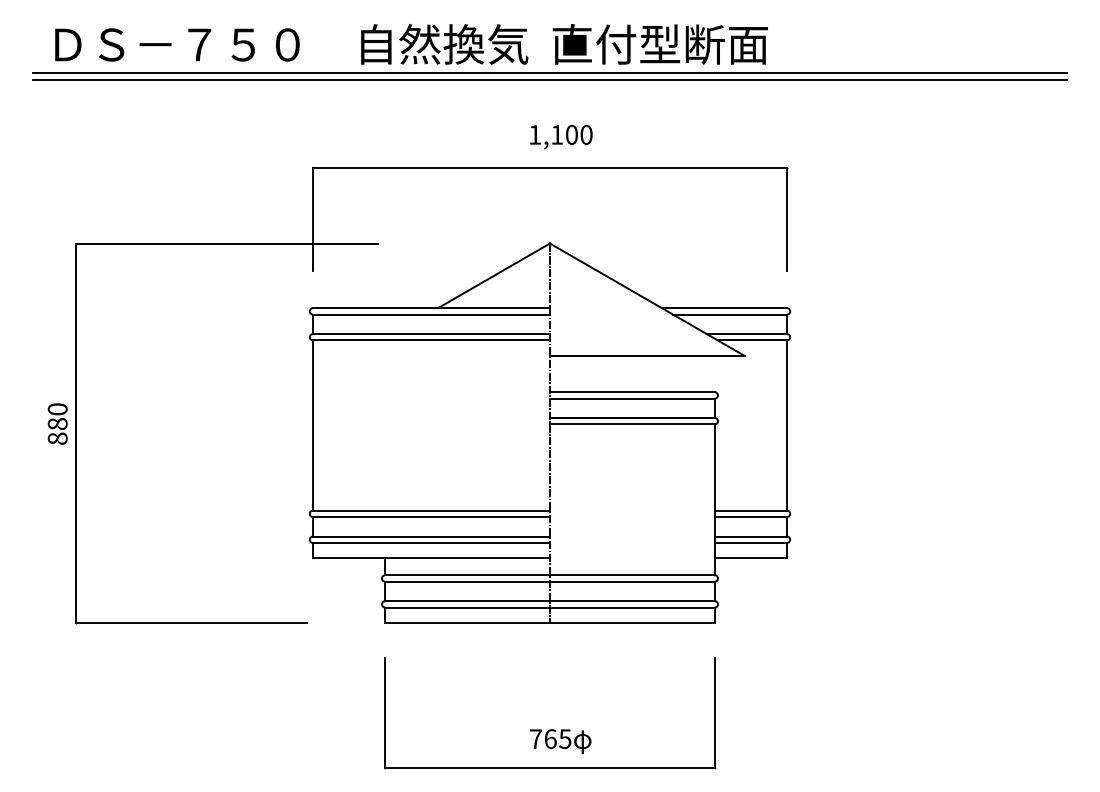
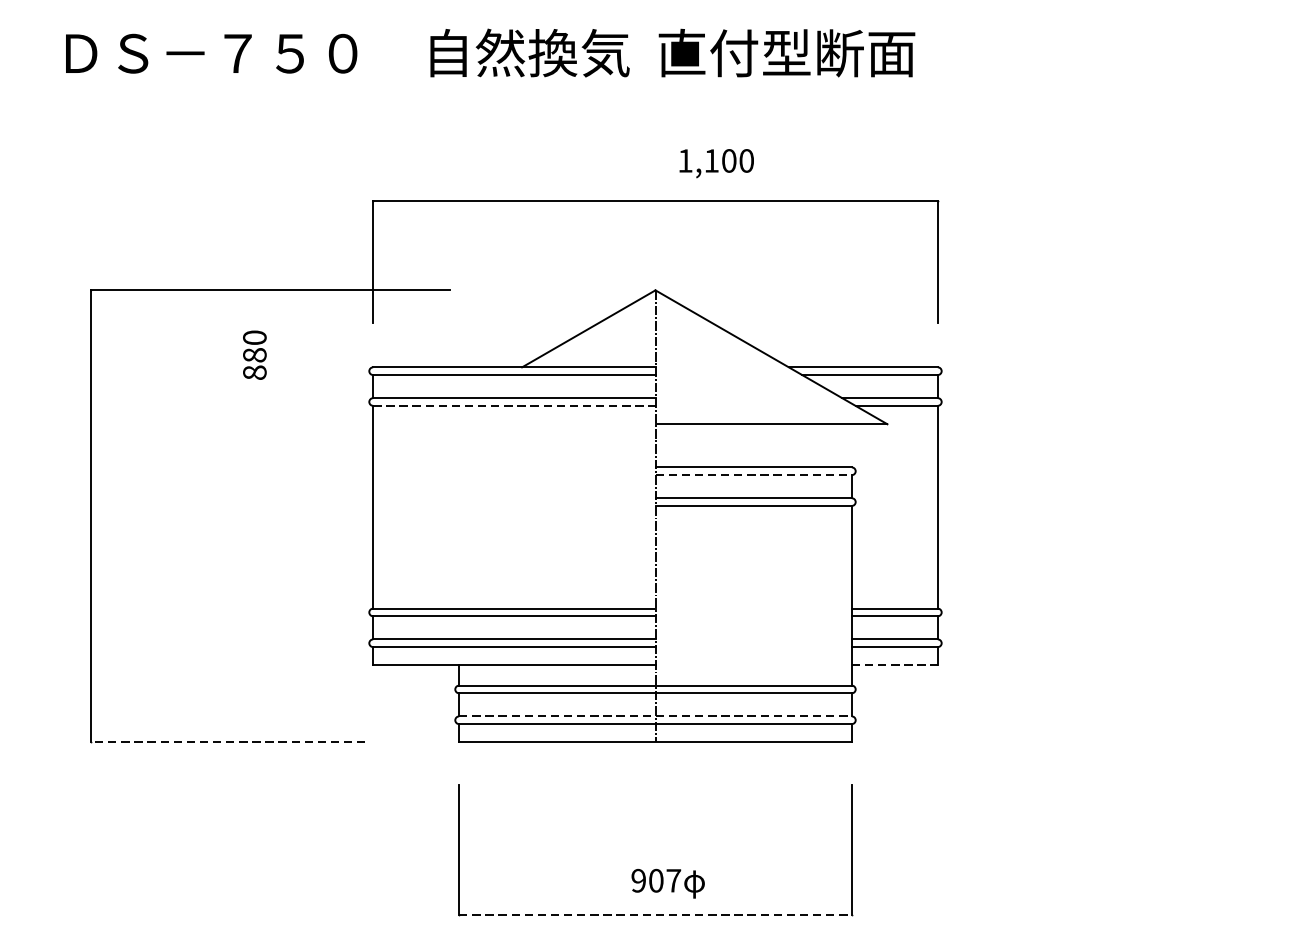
line: (549, 73) -> (654, 87), removed
line: (549, 79) -> (654, 94), removed
text: (561, 137) -> (716, 163), moved
line: (432, 340) -> (515, 405), solid -> dashed
line: (632, 398) -> (753, 474), solid -> dashed
text: (57, 423) -> (254, 354), moved
line: (751, 558) -> (895, 665), solid -> dashed
line: (549, 601) -> (654, 716), solid -> dashed
line: (190, 622) -> (227, 741), solid -> dashed
text: (550, 739) -> (656, 881), 765 -> 907
line: (549, 768) -> (654, 915), solid -> dashed

